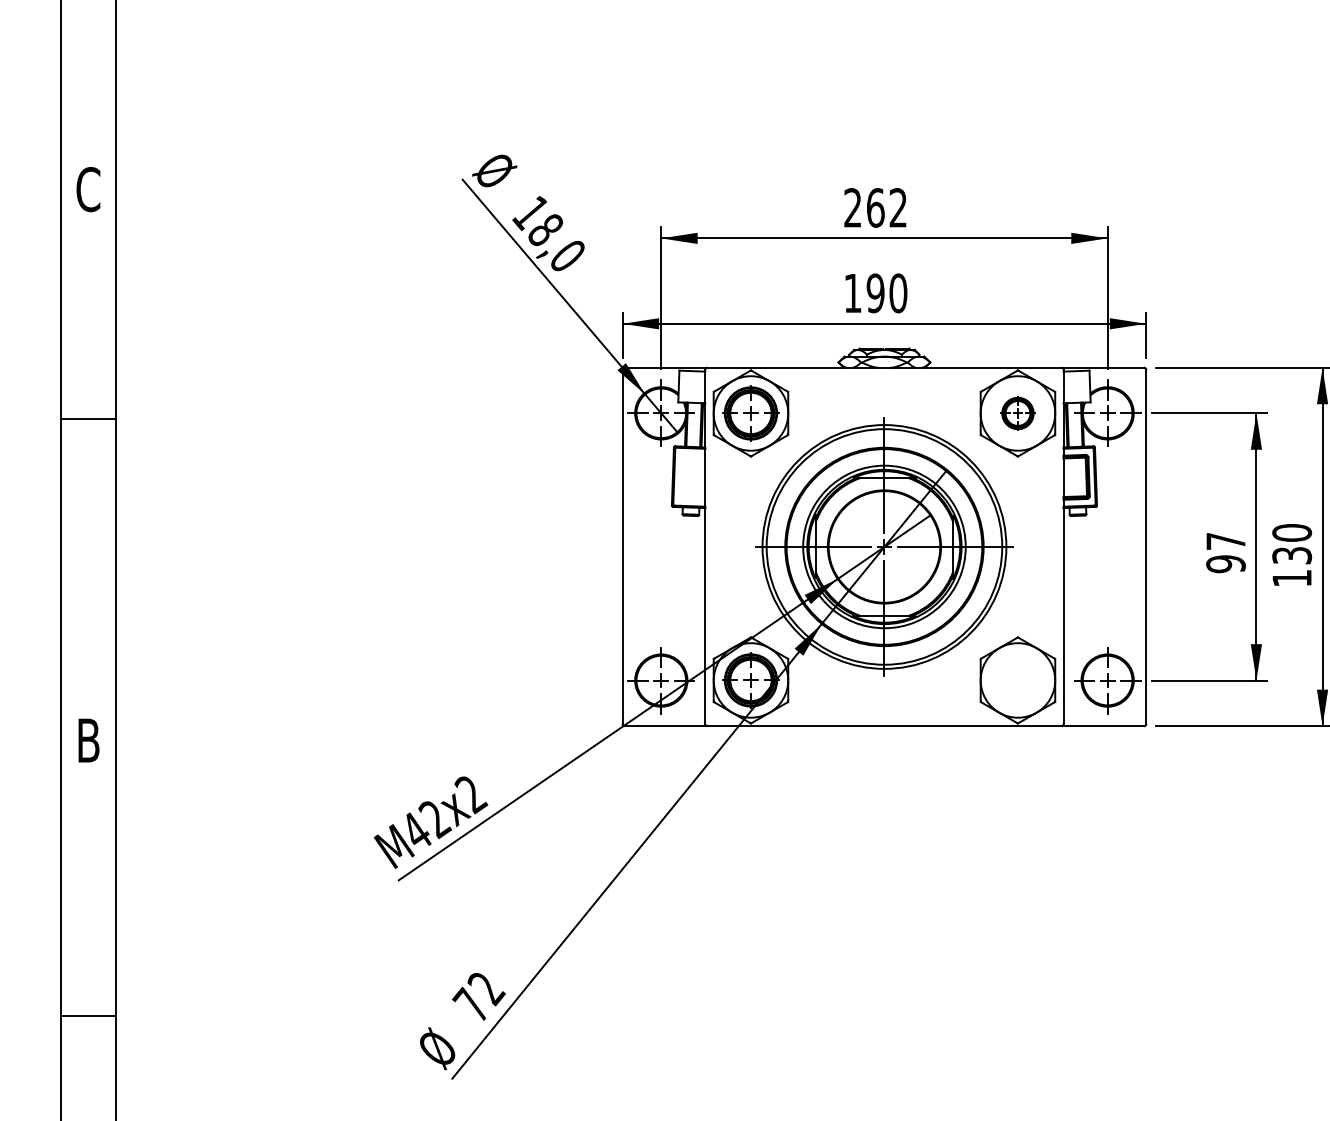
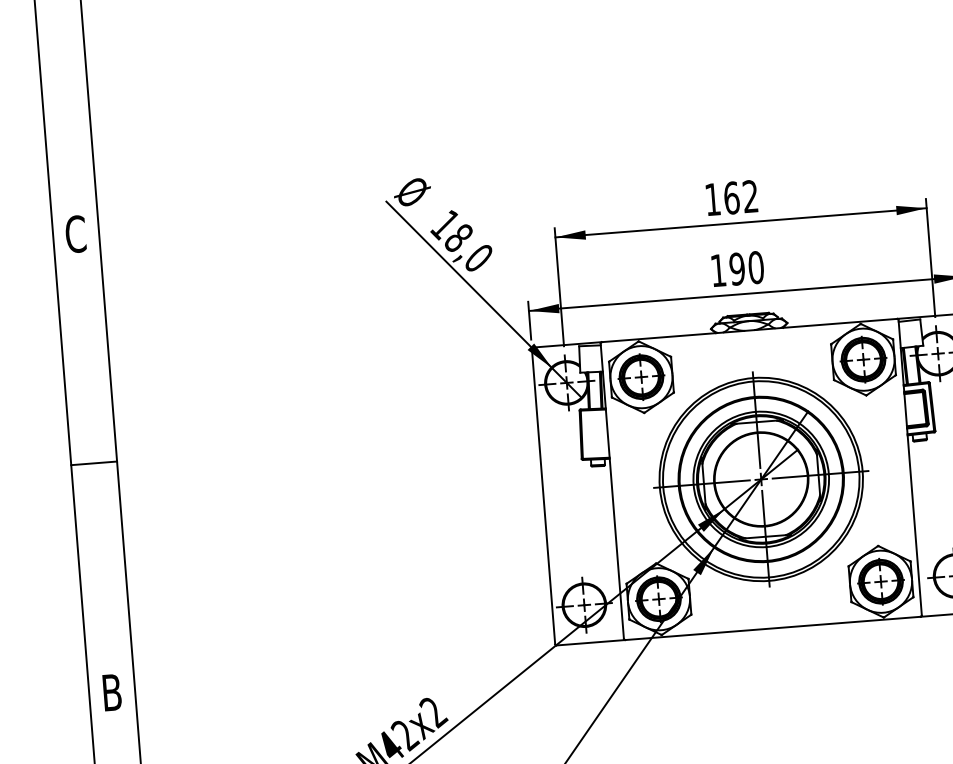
text: (852, 207) -> (712, 199), 262 -> 162
part: (1017, 413) -> (863, 359), size x1.67
line: (88, 418) -> (93, 462), moved
part: (1017, 680) -> (880, 581), added

